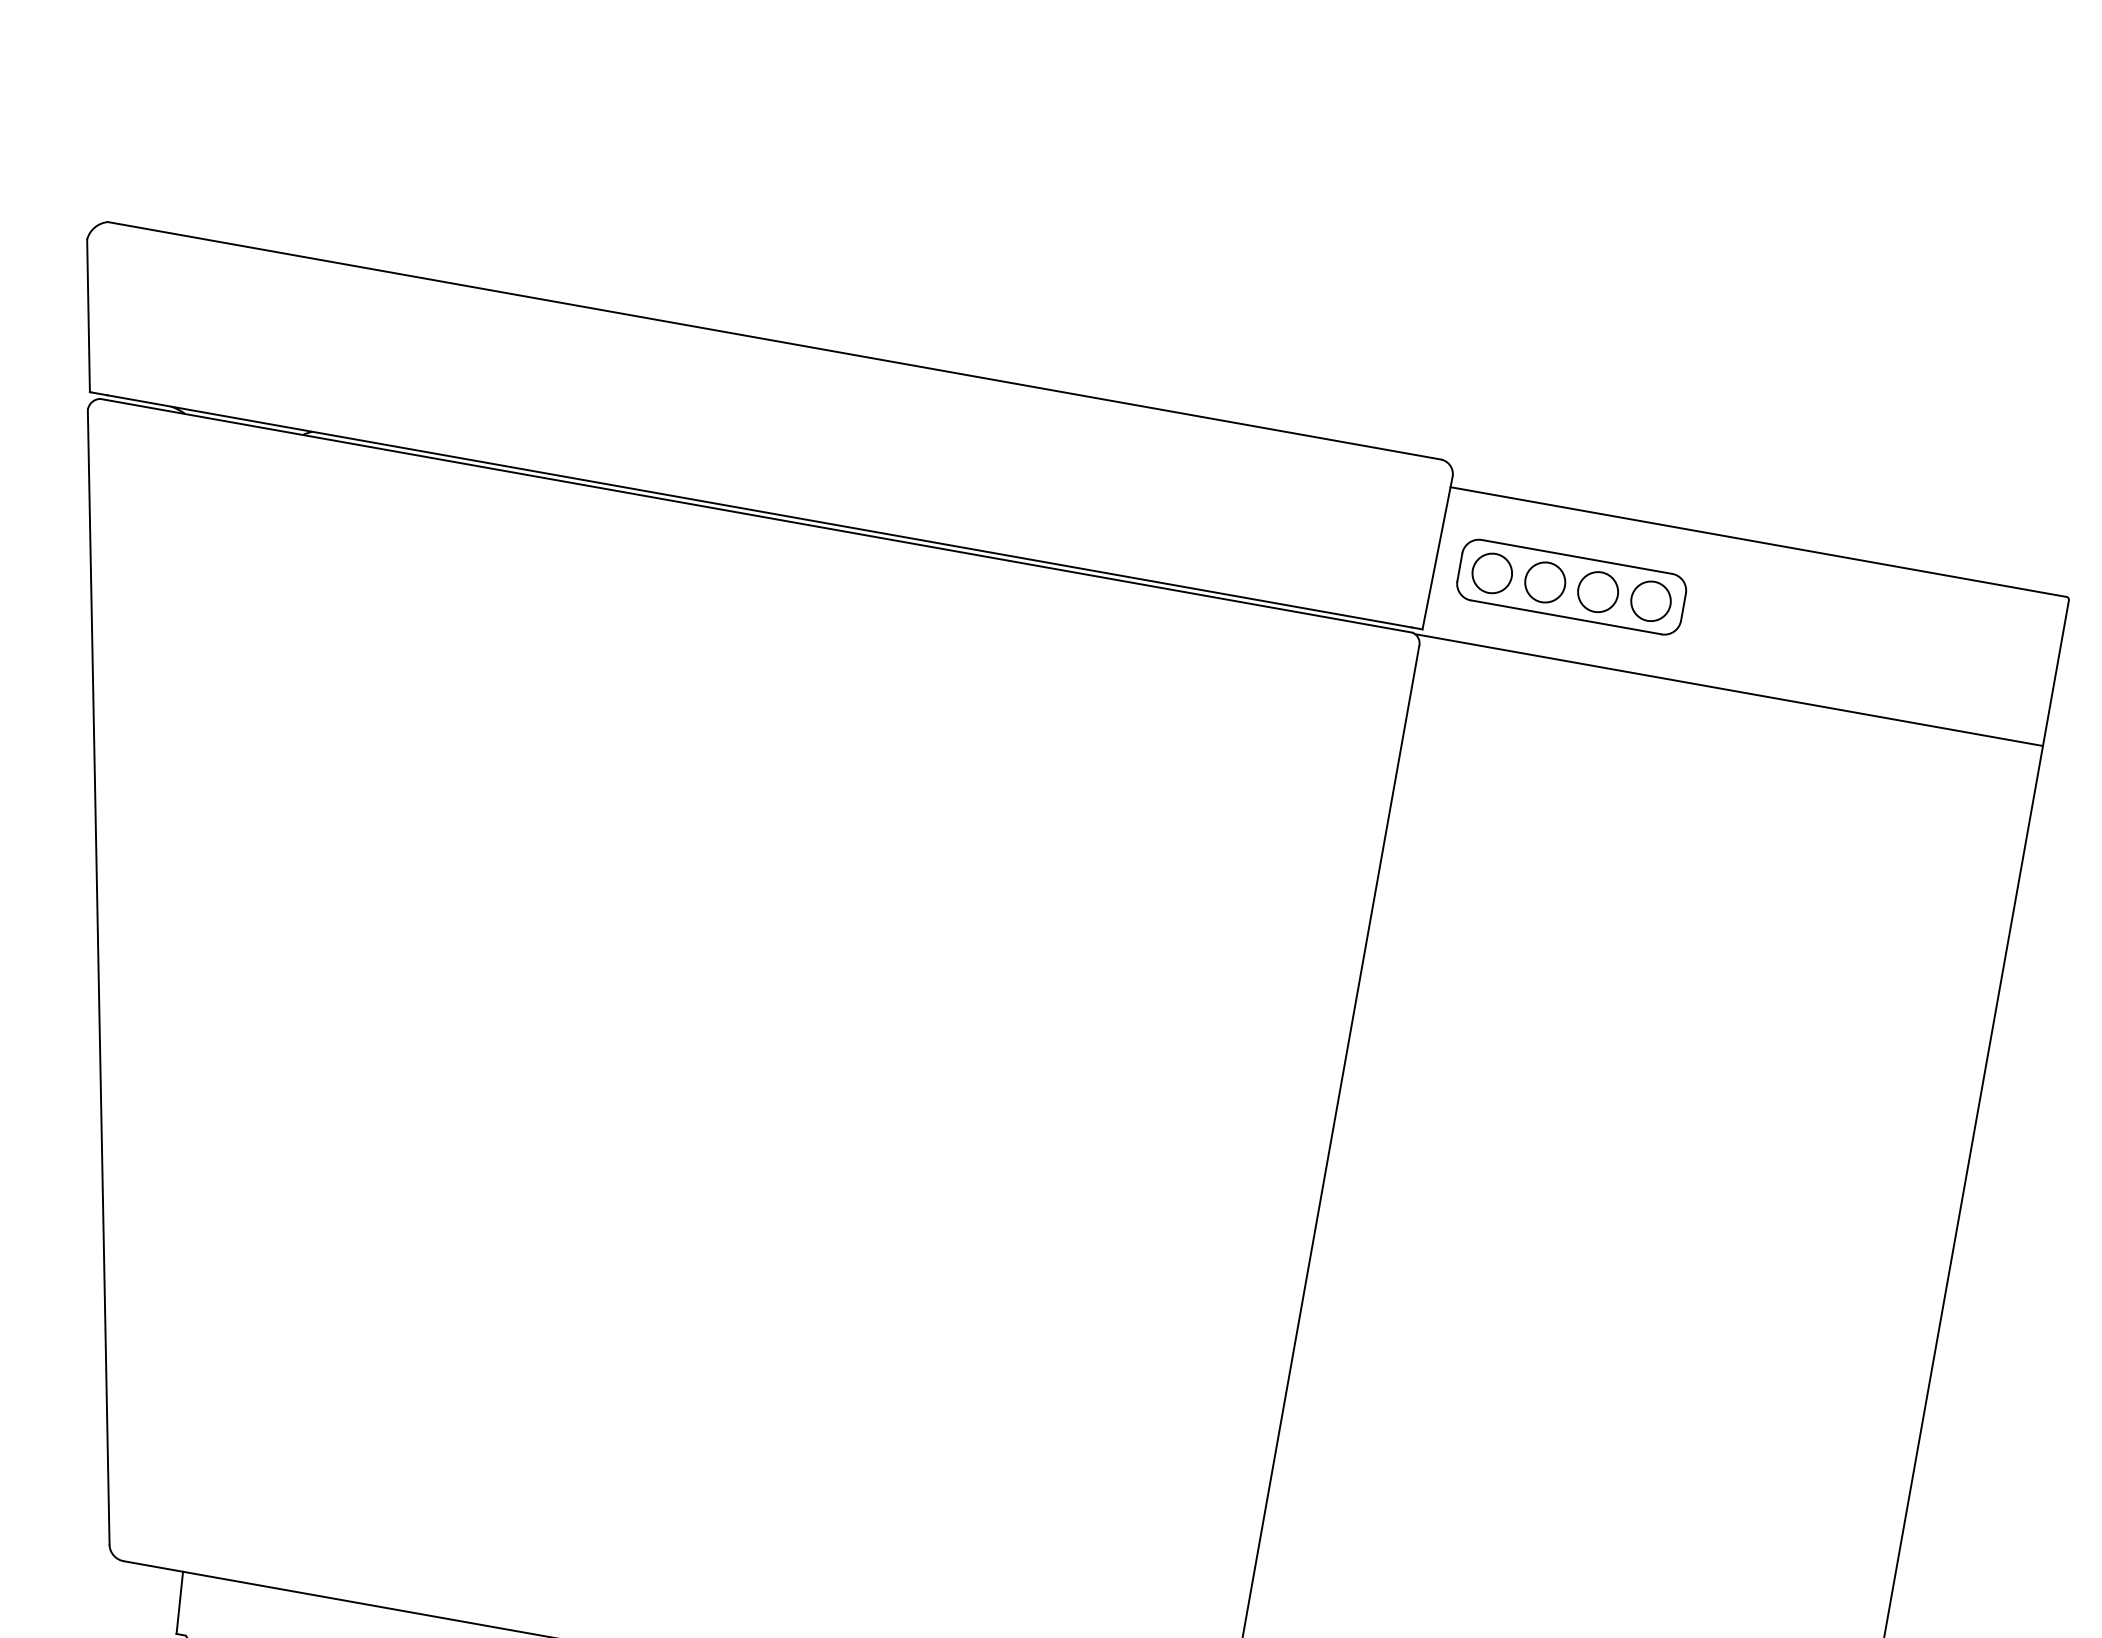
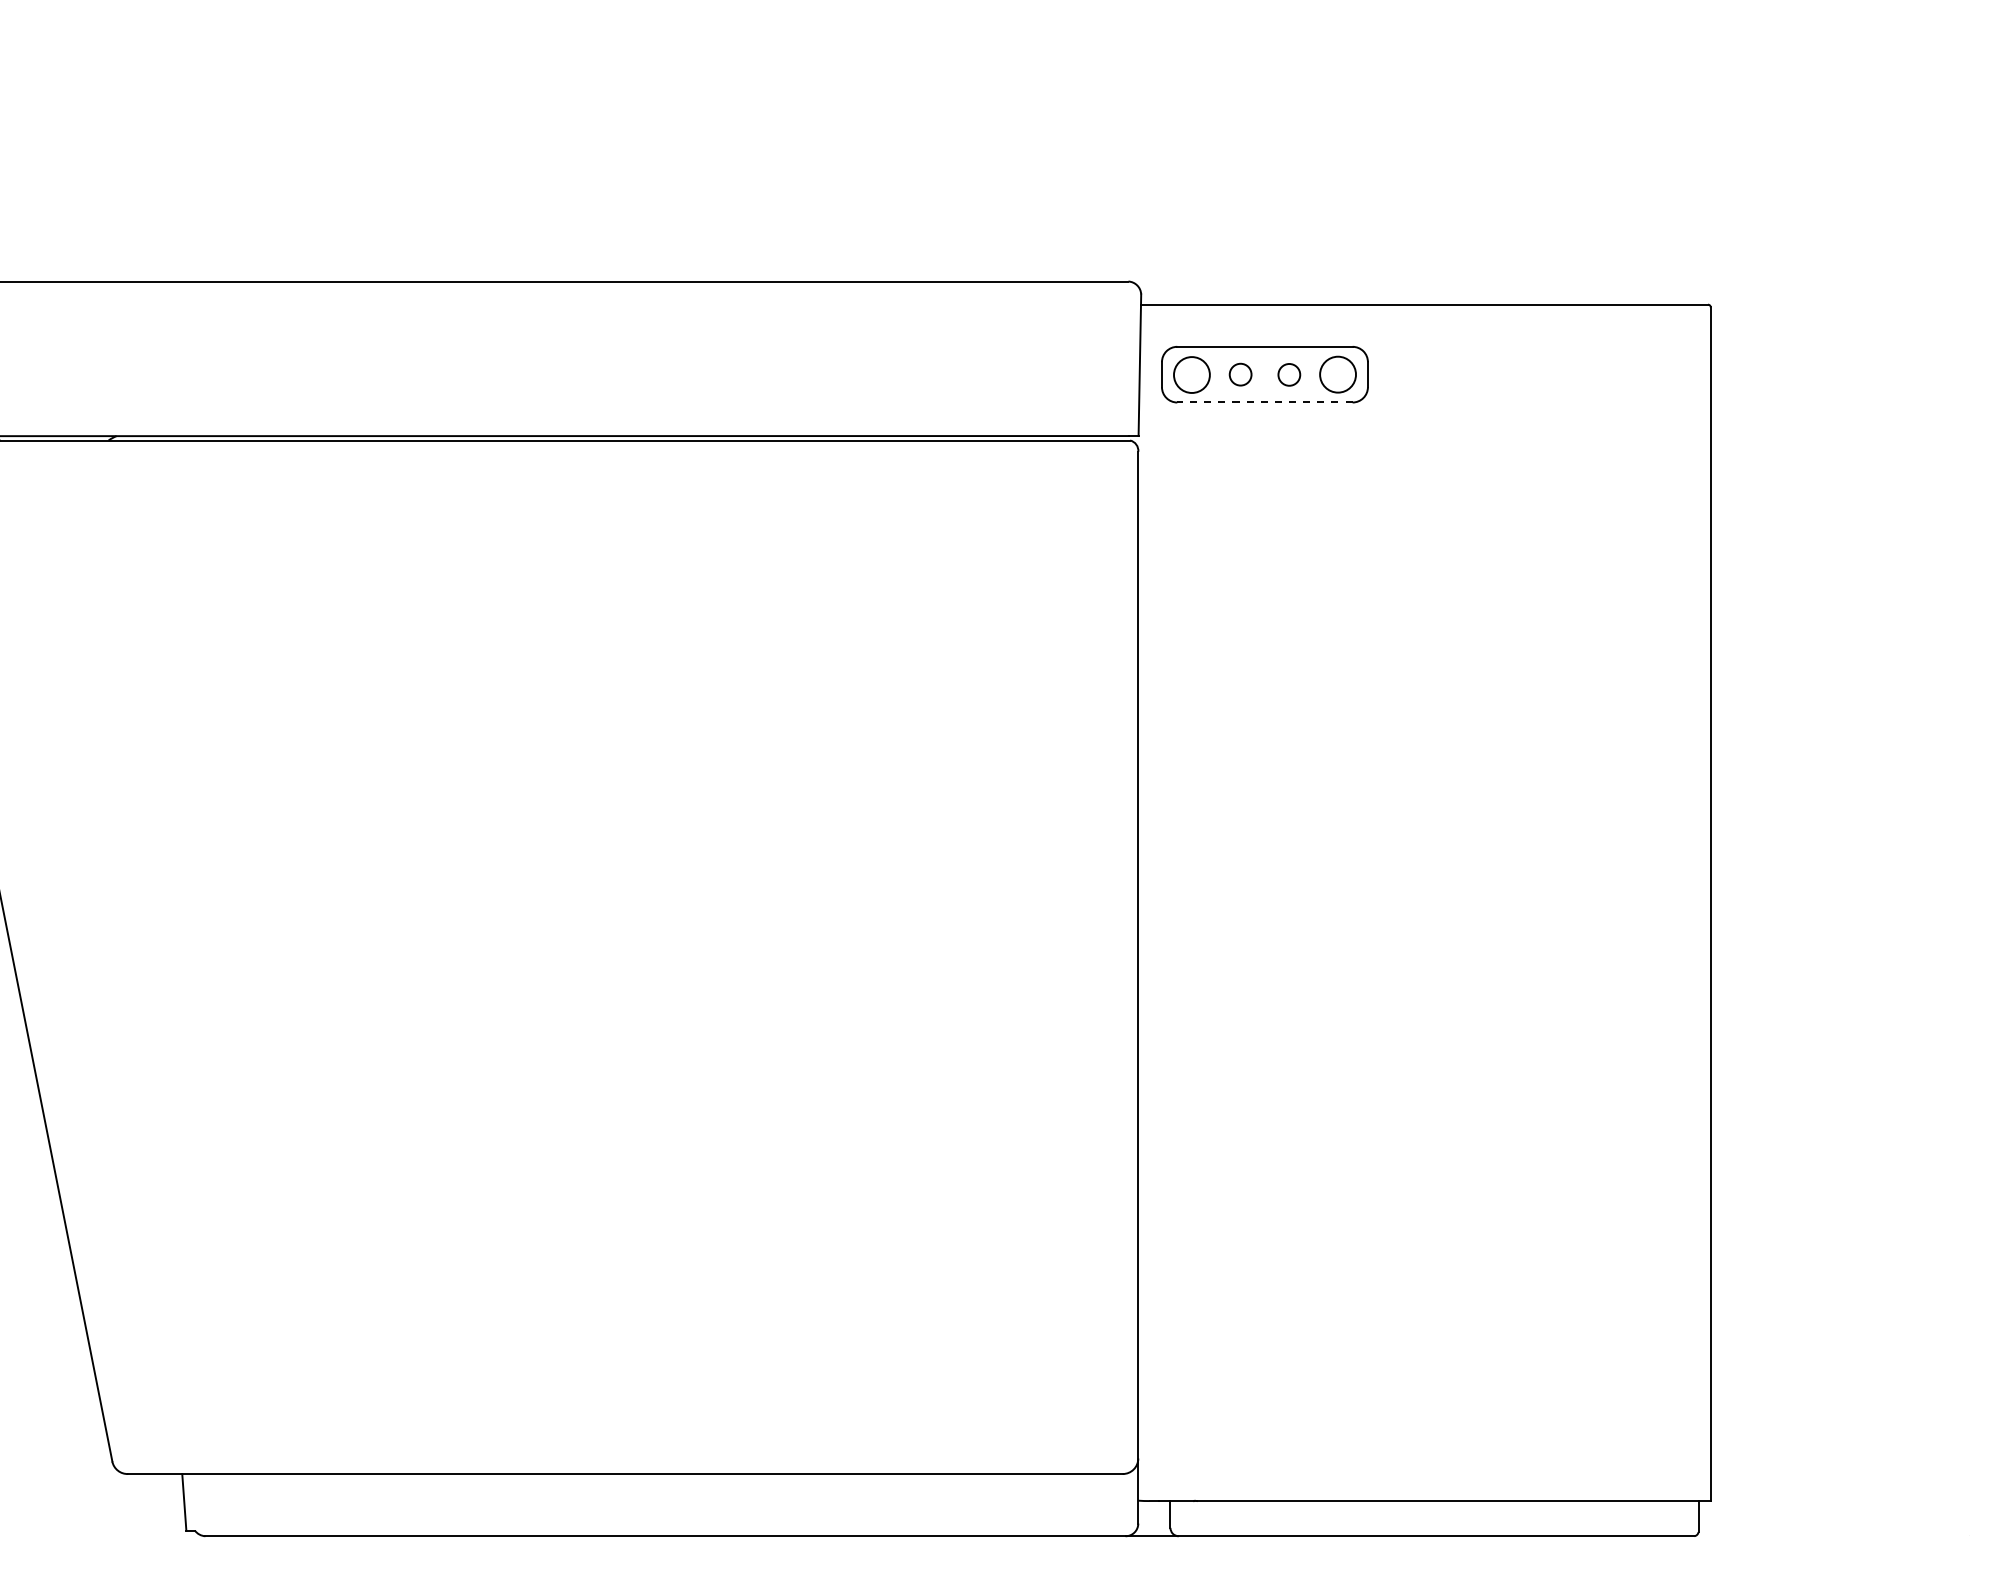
circle: (1545, 582) -> (1240, 374), size x0.6
circle: (1598, 591) -> (1289, 374), size x0.6
line: (1565, 617) -> (1264, 402), solid -> dashed
line: (1728, 690) -> (1421, 441), removed

